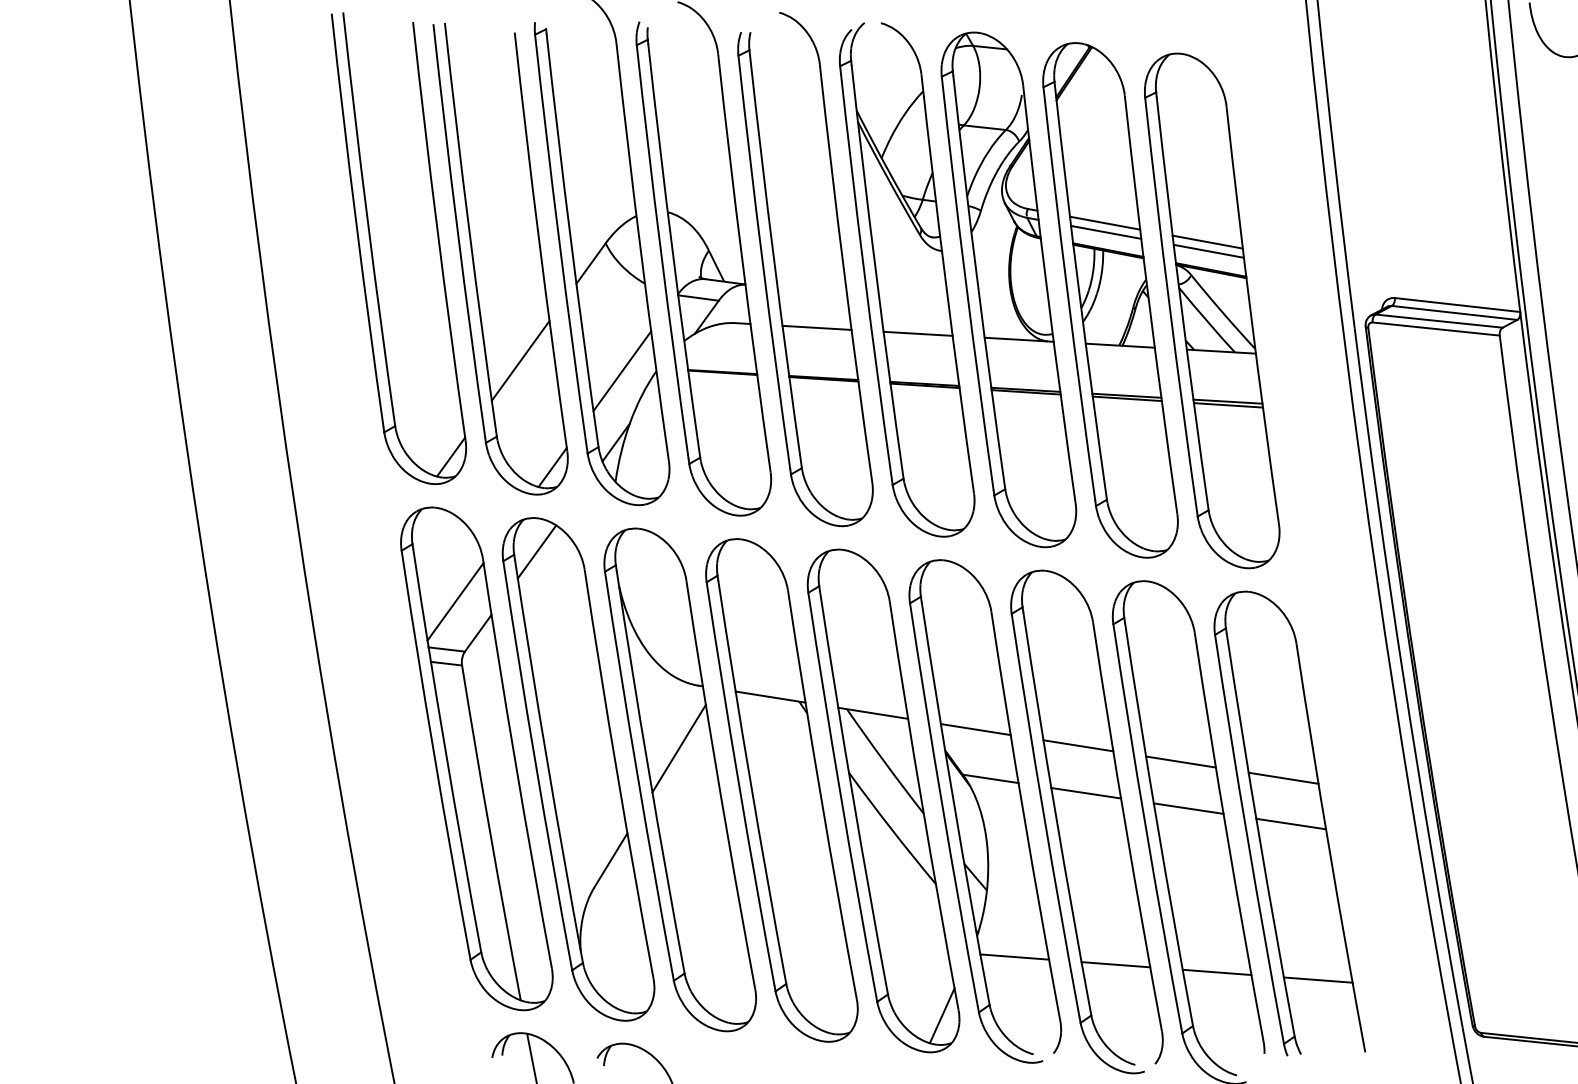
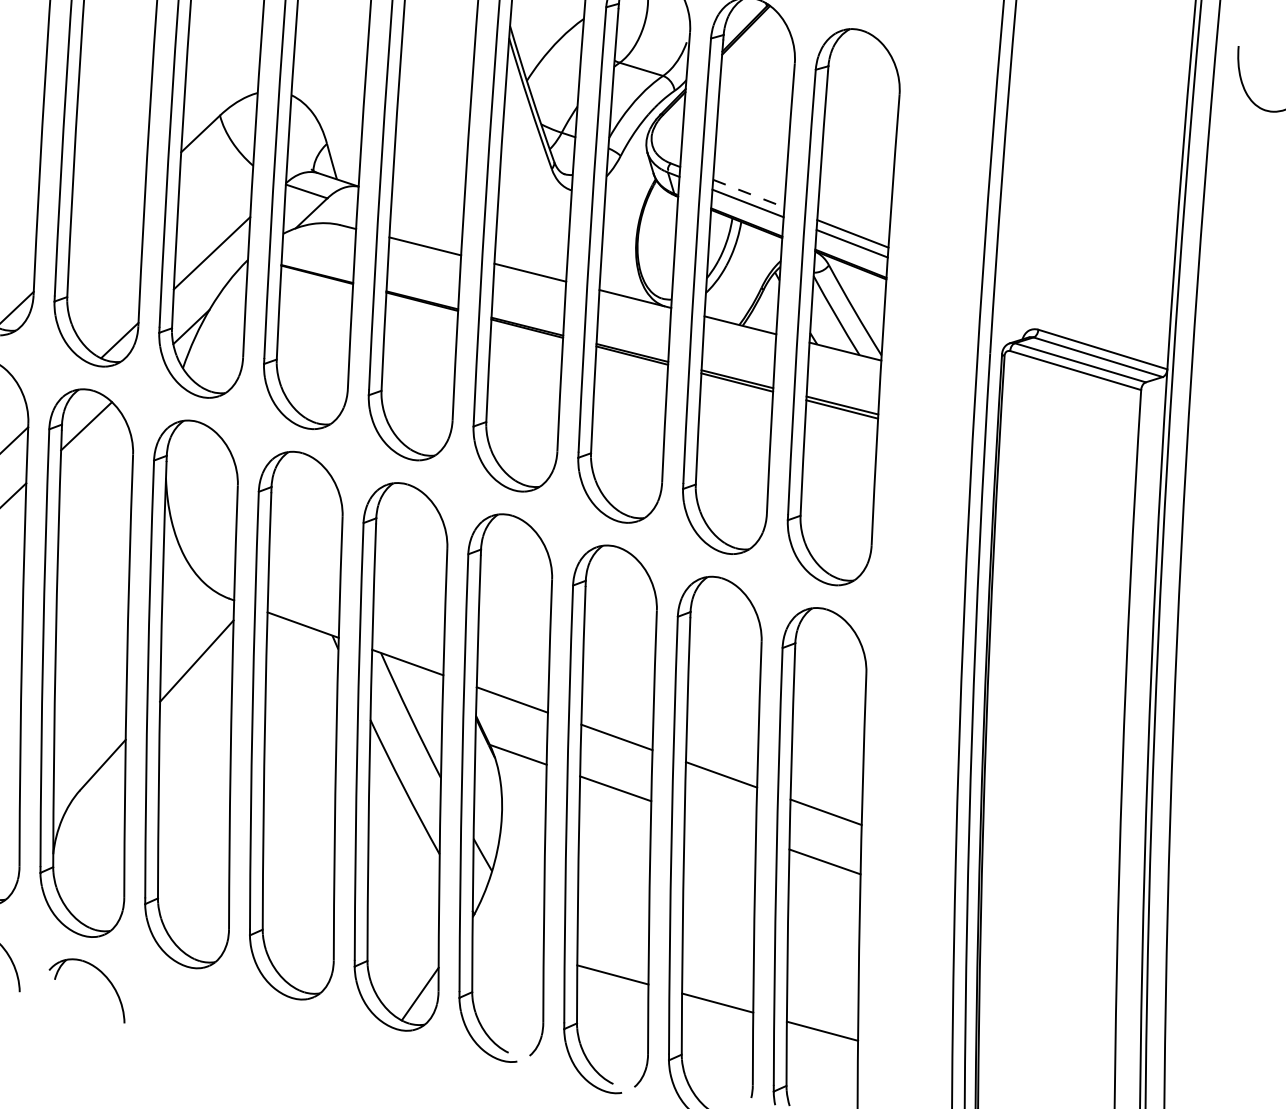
line: (1105, 223) -> (749, 193), solid -> dashed
line: (520, 360) -> (107, 221), removed
line: (1188, 808) -> (720, 825), removed
line: (1014, 956) -> (507, 946), removed

